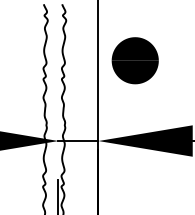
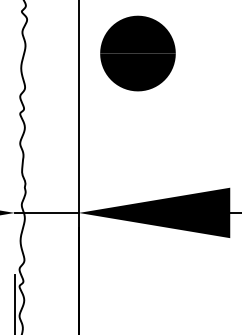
part: (134, 60) -> (136, 53), moved

